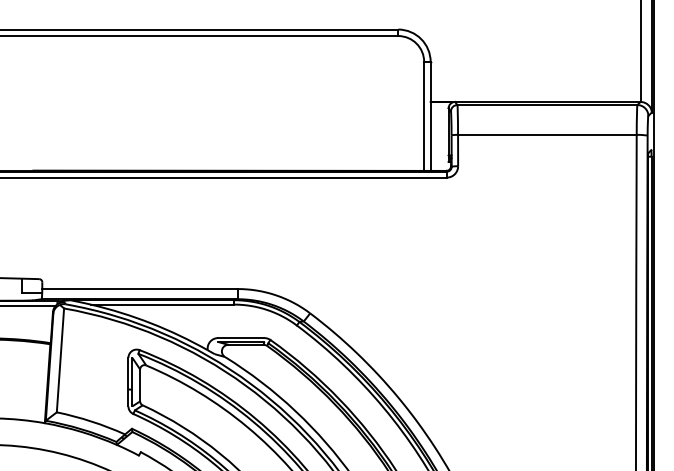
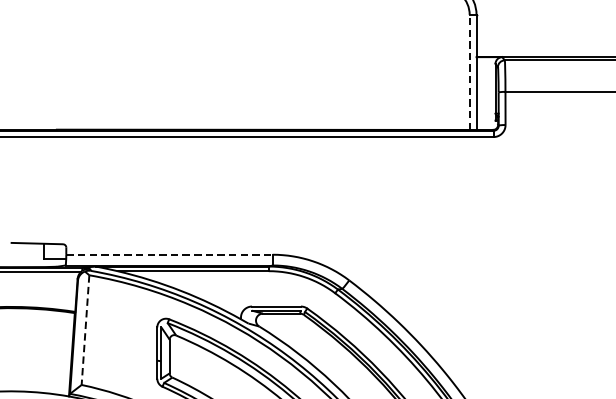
line: (424, 115) -> (470, 71), solid -> dashed
line: (139, 289) -> (168, 255), solid -> dashed
line: (60, 360) -> (85, 330), solid -> dashed

